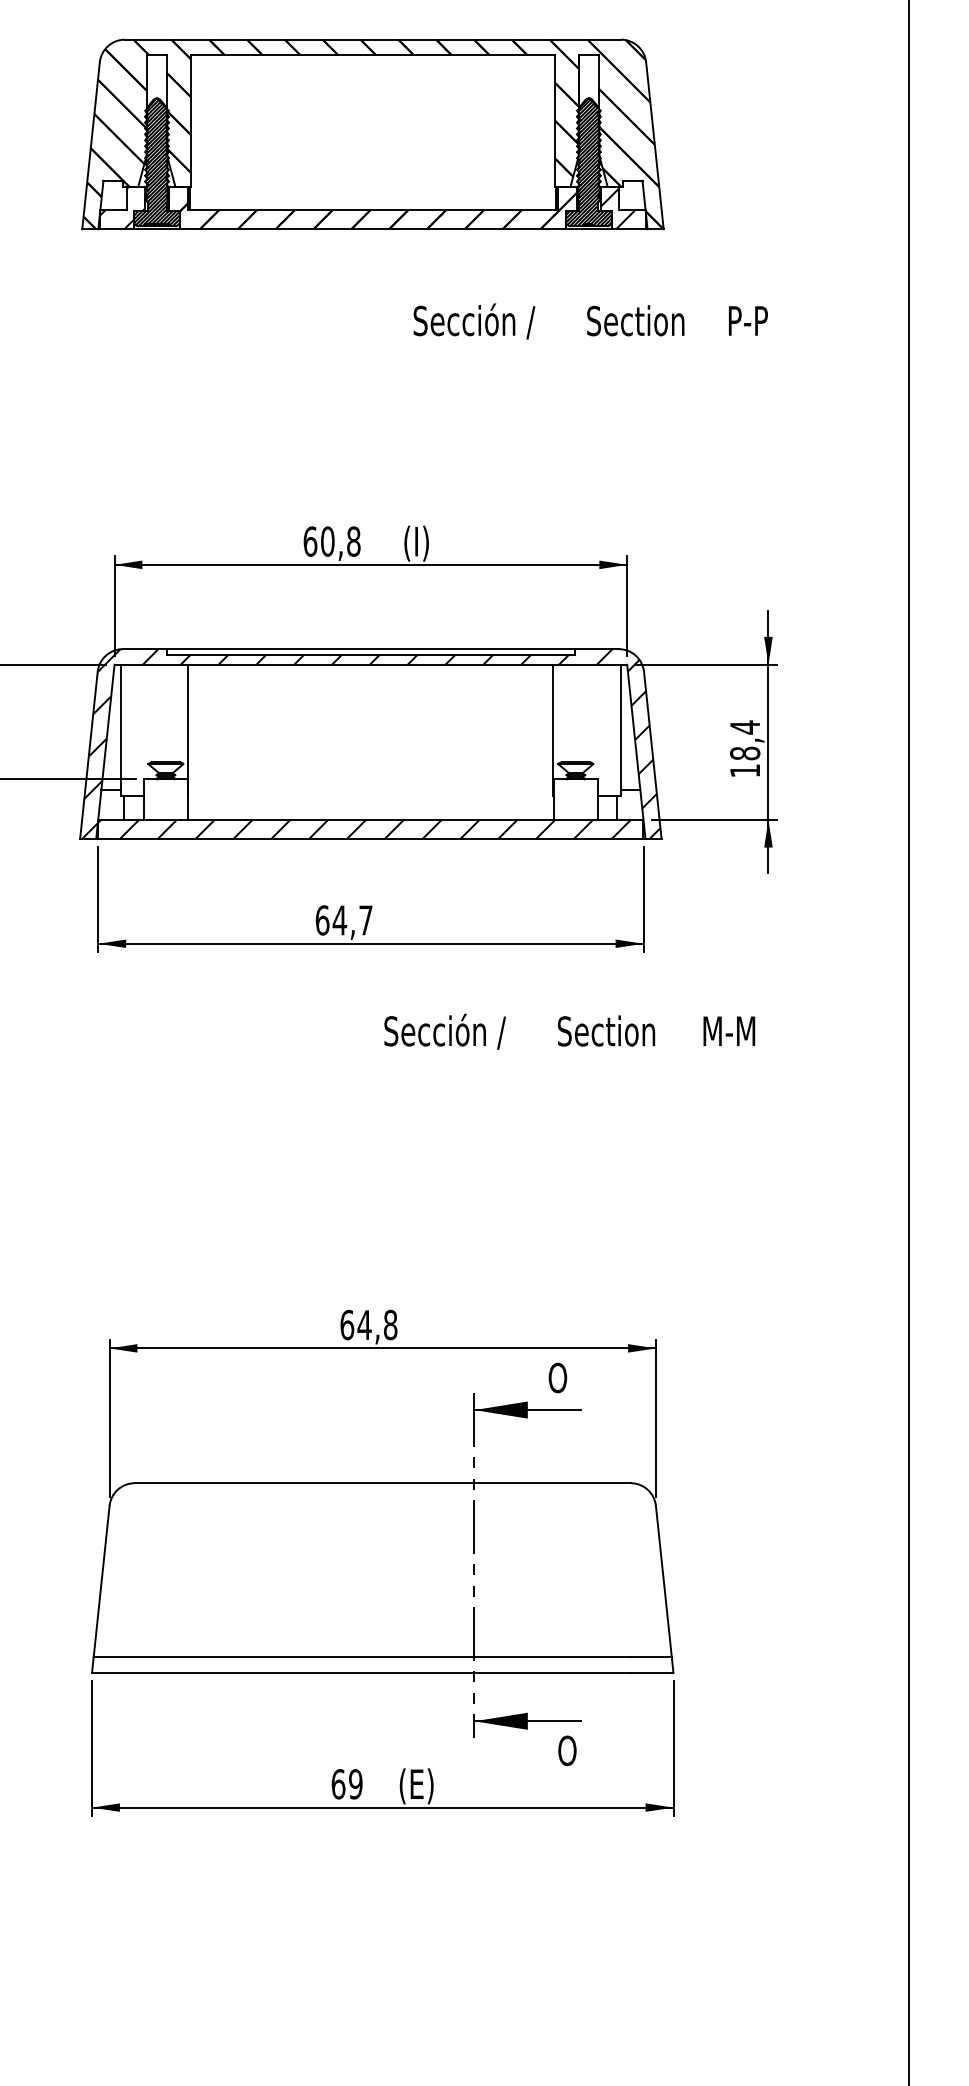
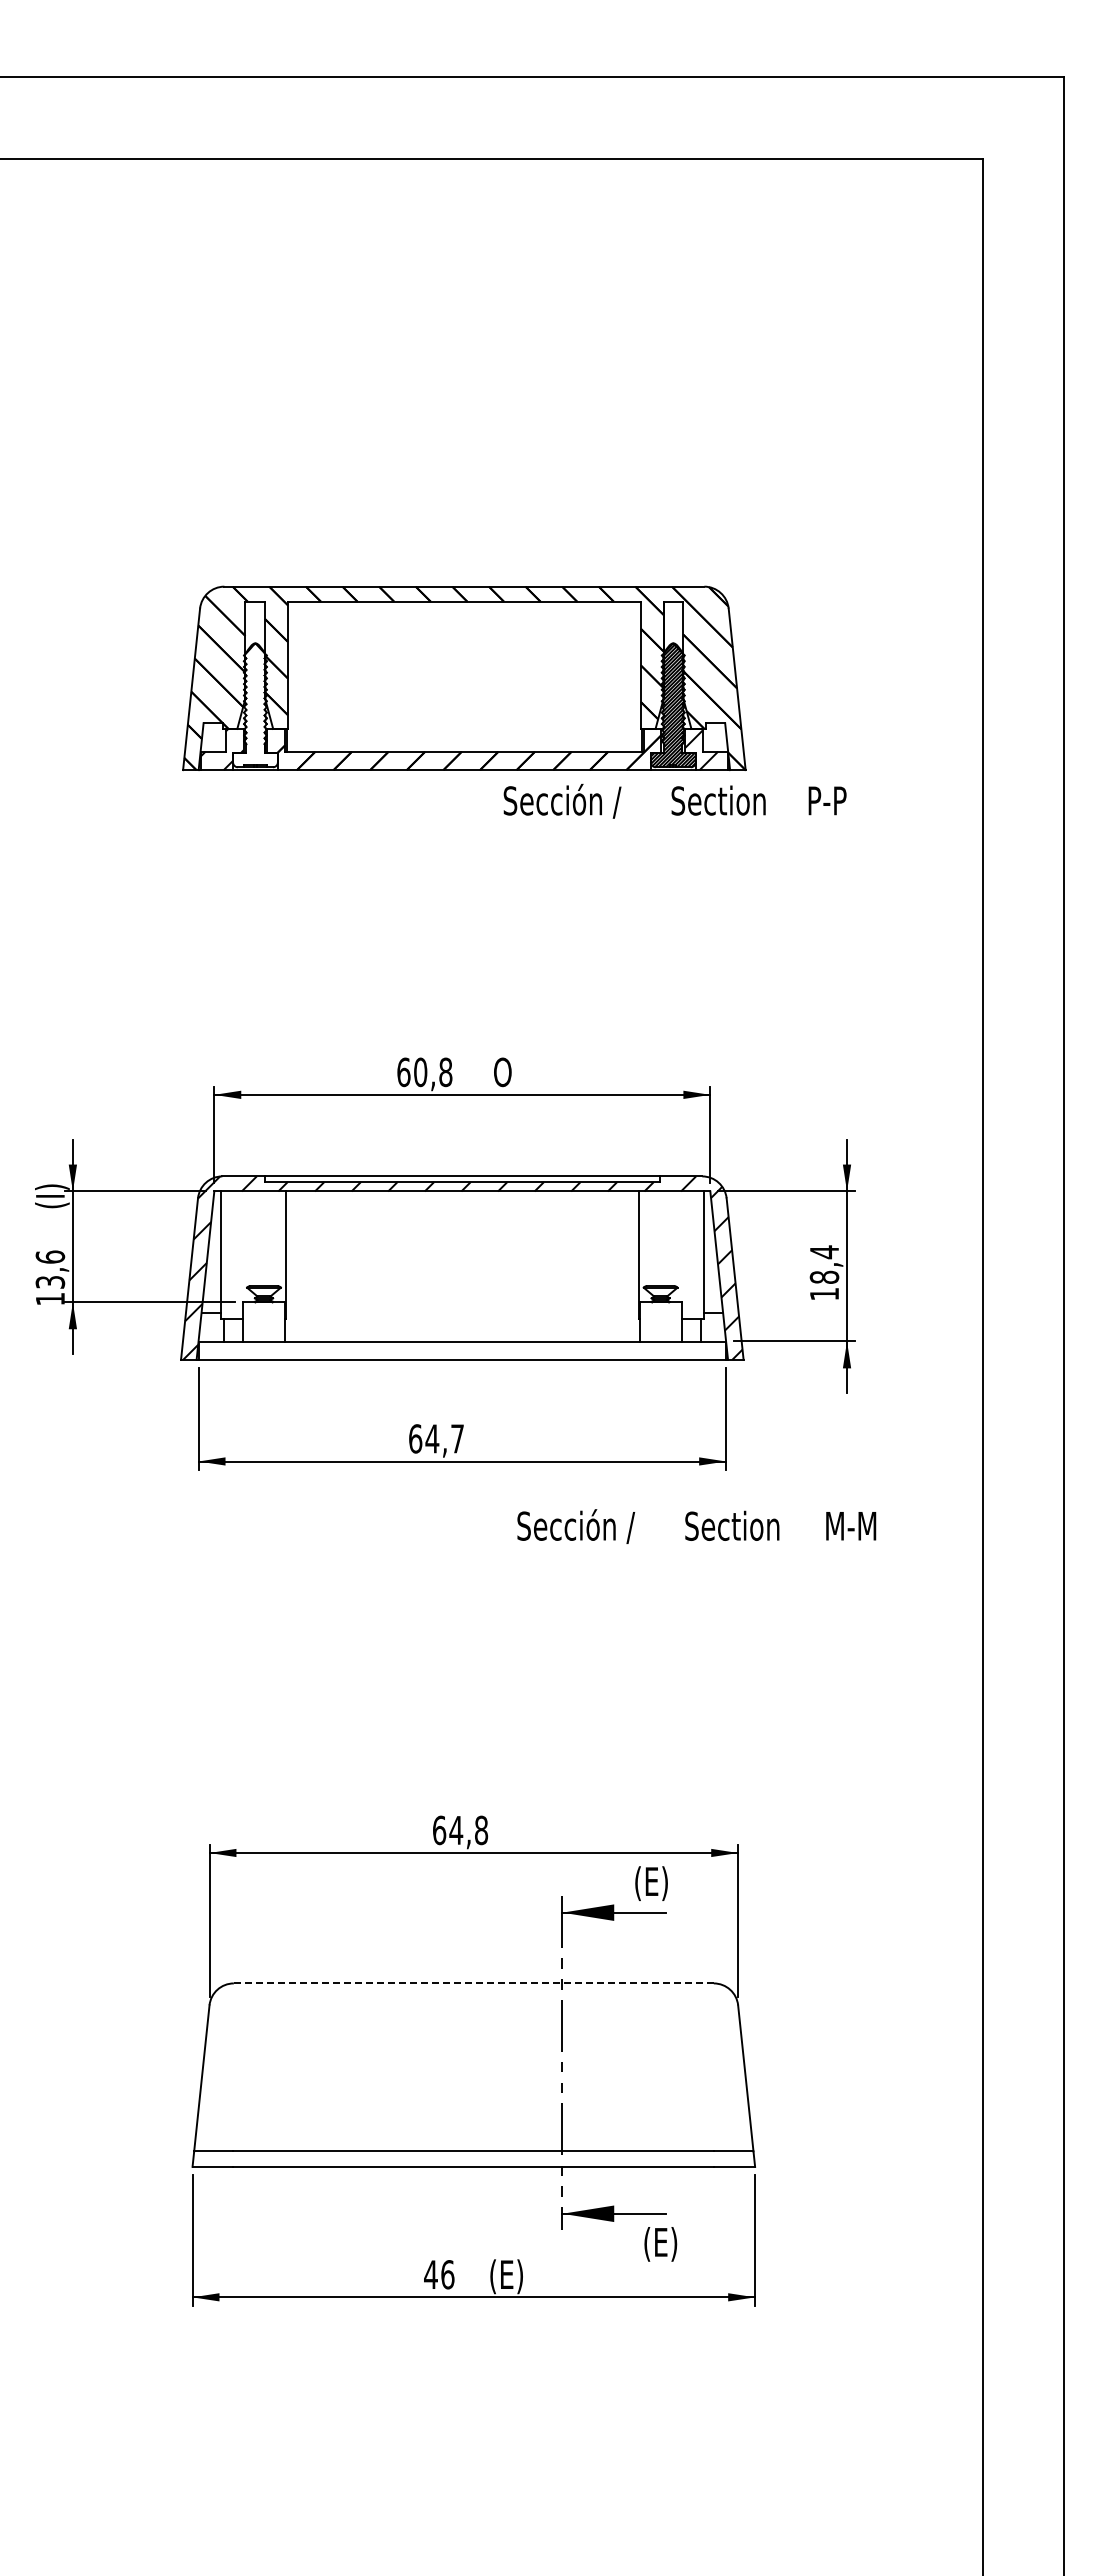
hatch: (157, 163) -> (255, 706), removed
text: (590, 320) -> (674, 800), moved
text: (416, 543) -> (506, 1074), (I) -> O
hatch: (364, 829) -> (456, 1350), removed
text: (569, 1031) -> (696, 1526), moved
text: (565, 1379) -> (650, 1883), O -> (E)
line: (382, 1483) -> (473, 1983), solid -> dashed
text: (575, 1753) -> (660, 2244), O -> (E)
text: (347, 1784) -> (439, 2274), 69 -> 46

